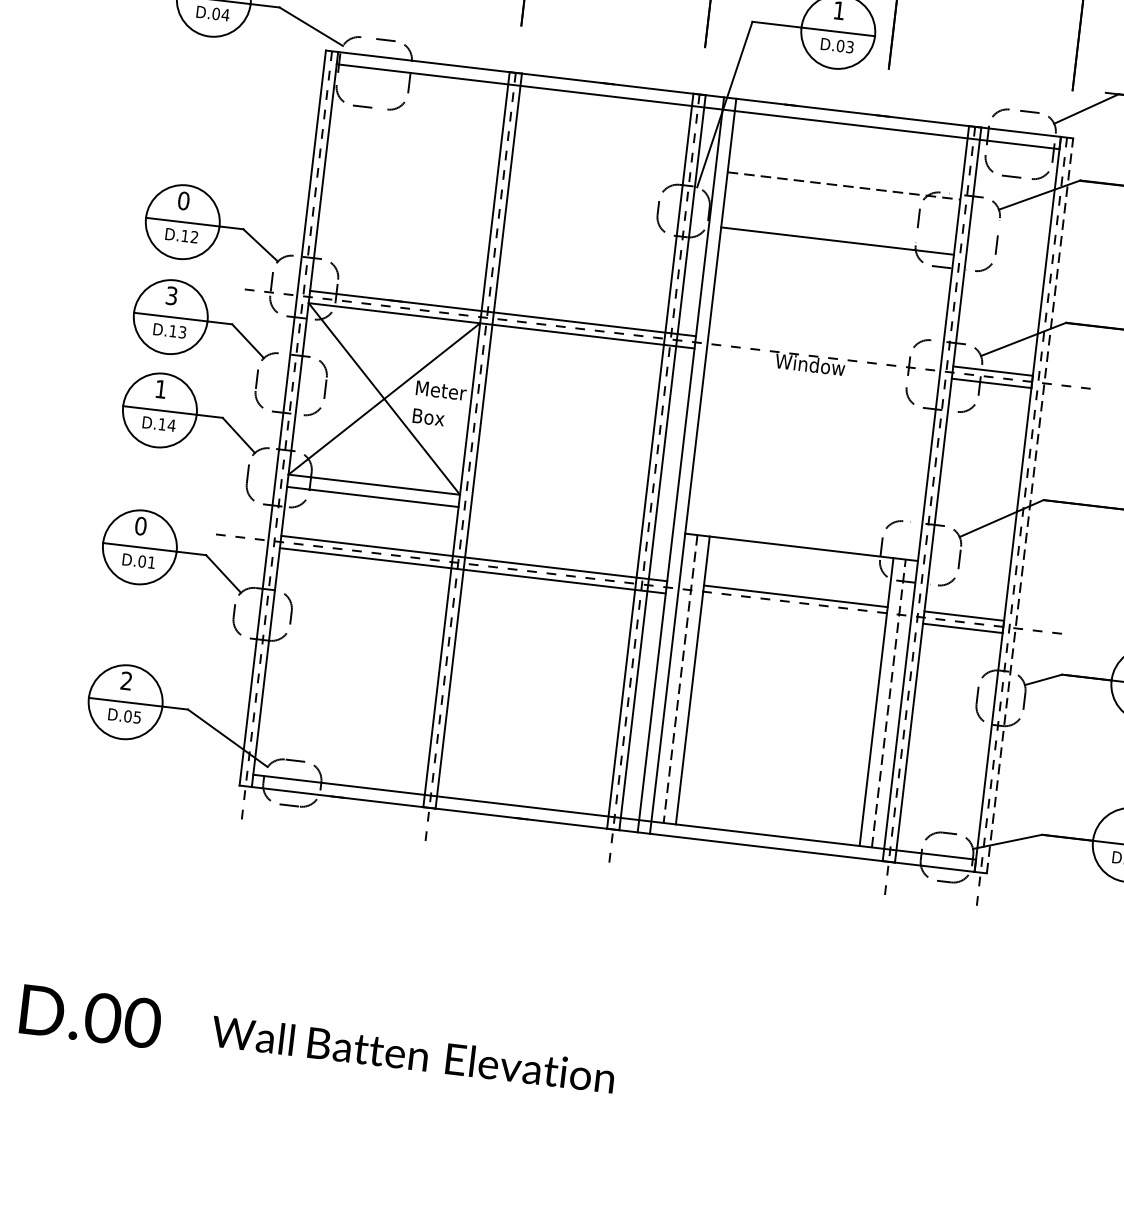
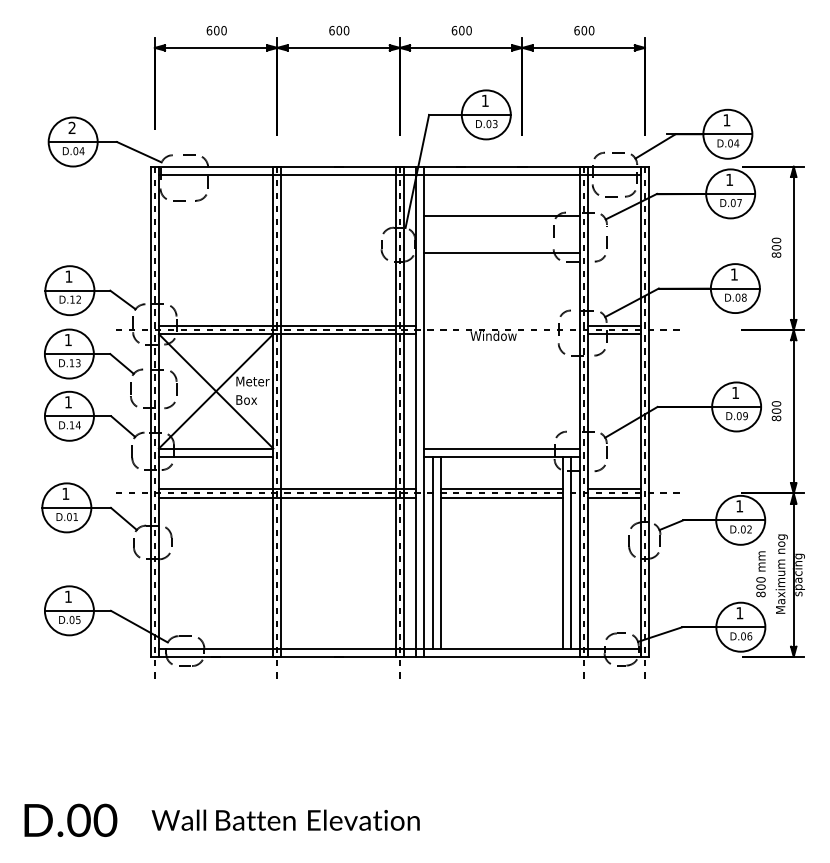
line: (844, 185) -> (502, 215), dashed -> solid
text: (183, 200) -> (68, 276), 0 -> 1
text: (170, 294) -> (67, 339), 3 -> 1
line: (1030, 505) -> (649, 411), dashed -> solid
text: (140, 525) -> (65, 493), 0 -> 1
line: (802, 534) -> (501, 448), added
line: (793, 608) -> (501, 497), added
line: (680, 678) -> (432, 552), dashed -> solid
text: (125, 680) -> (67, 596), 2 -> 1
line: (888, 703) -> (571, 552), dashed -> solid

